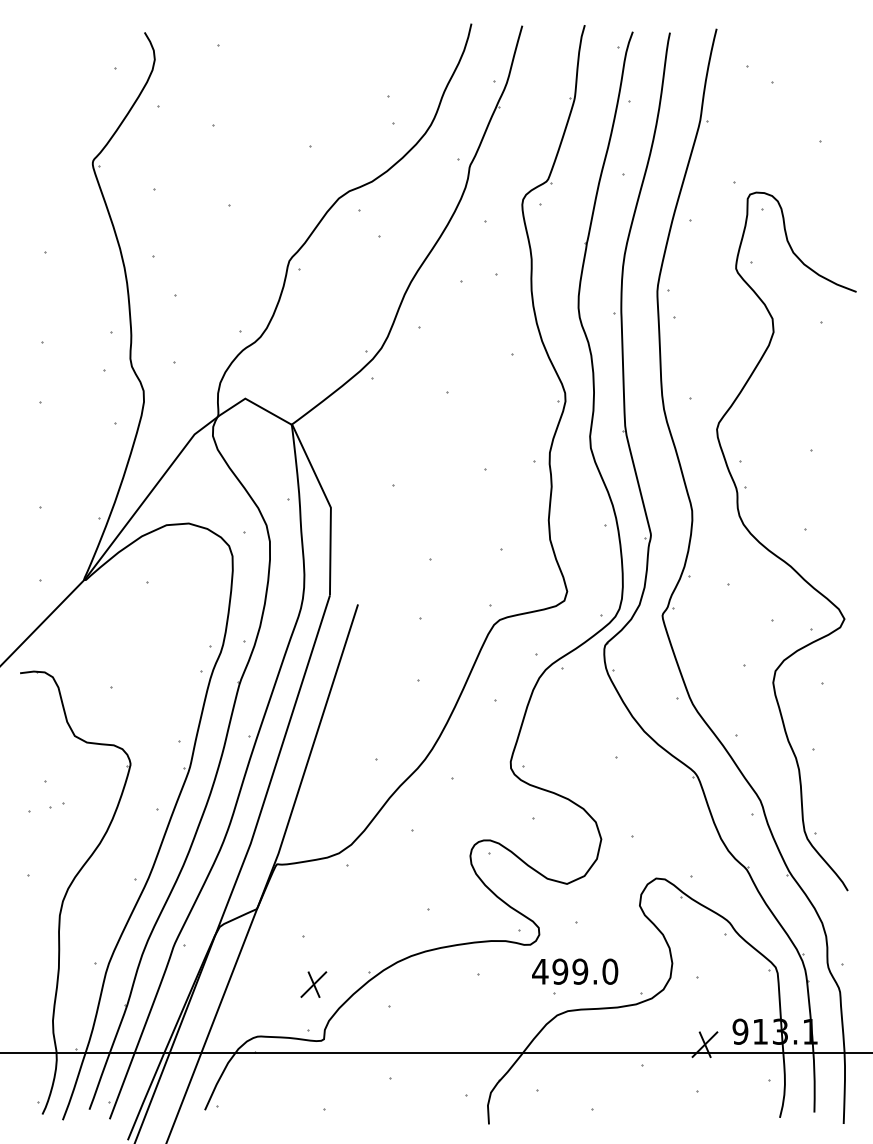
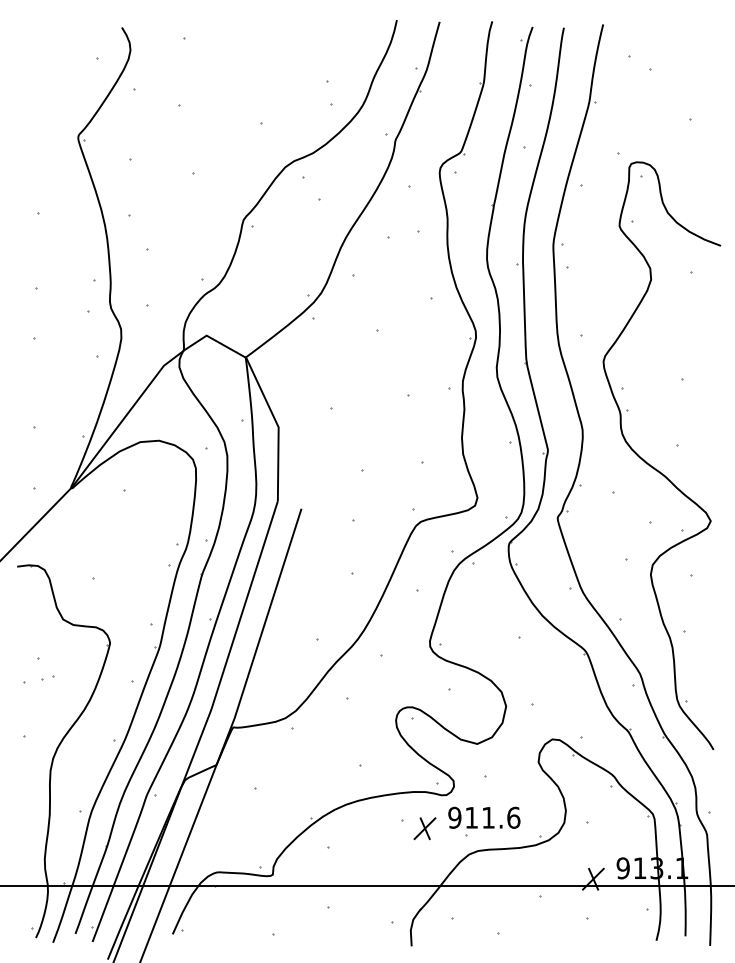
text: (575, 971) -> (484, 817), 499.0 -> 911.6
part: (313, 984) -> (424, 828), moved

